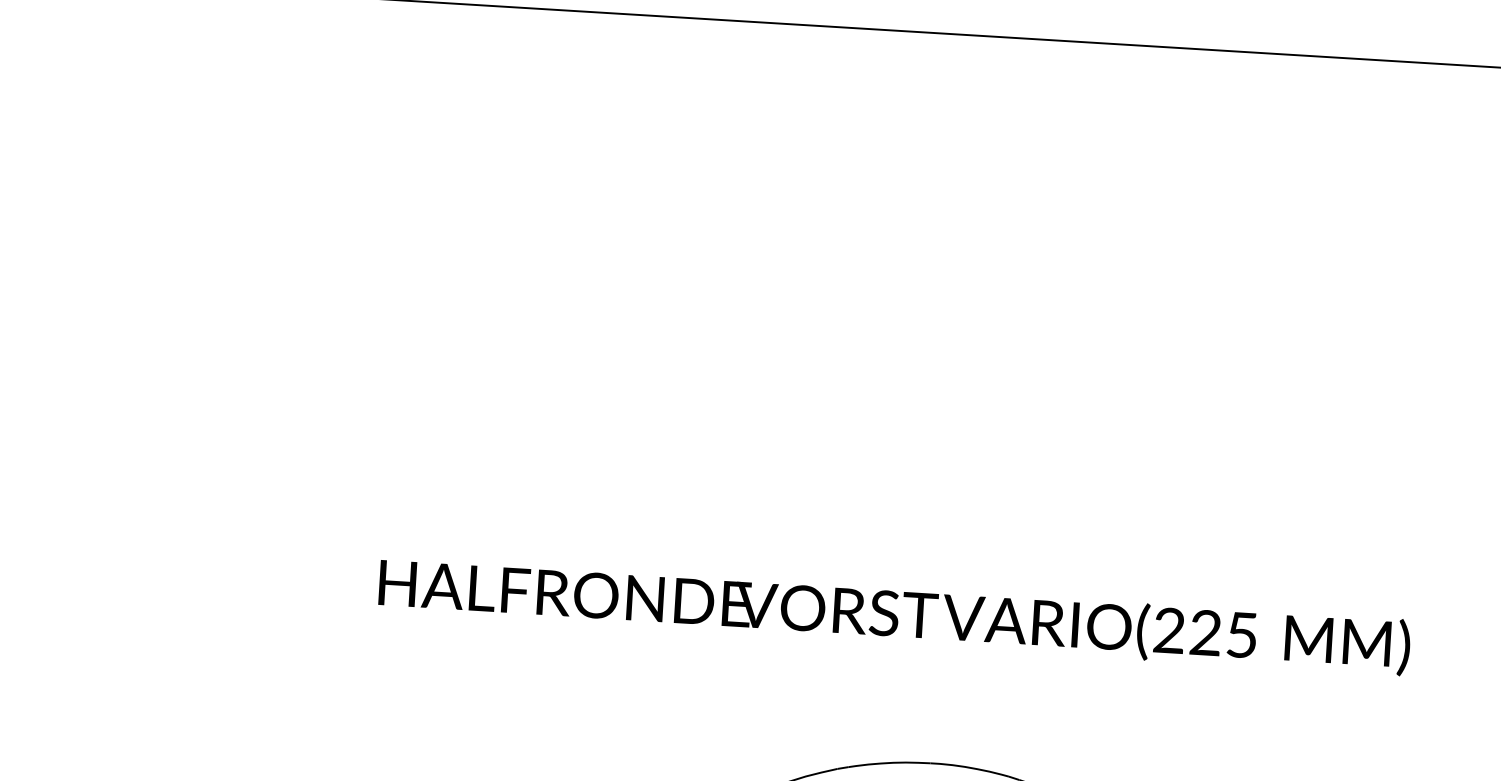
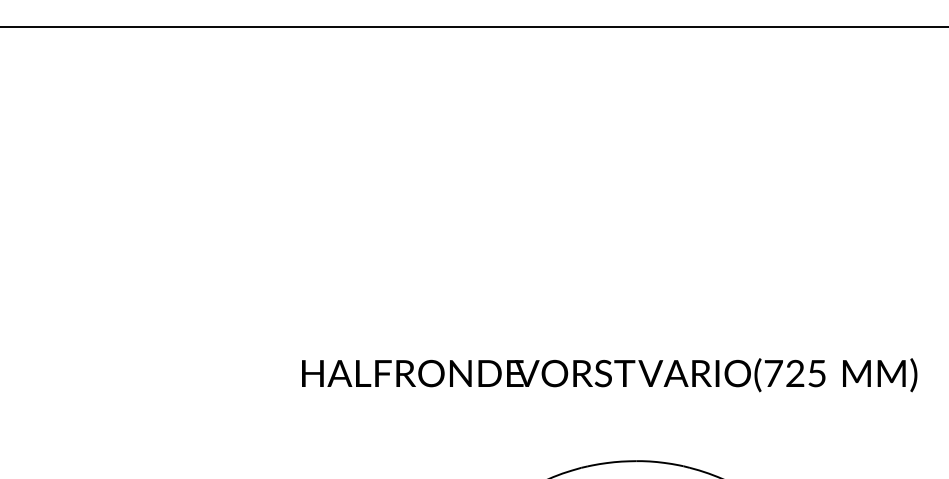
text: (1169, 628) -> (773, 372), (225 -> (725

